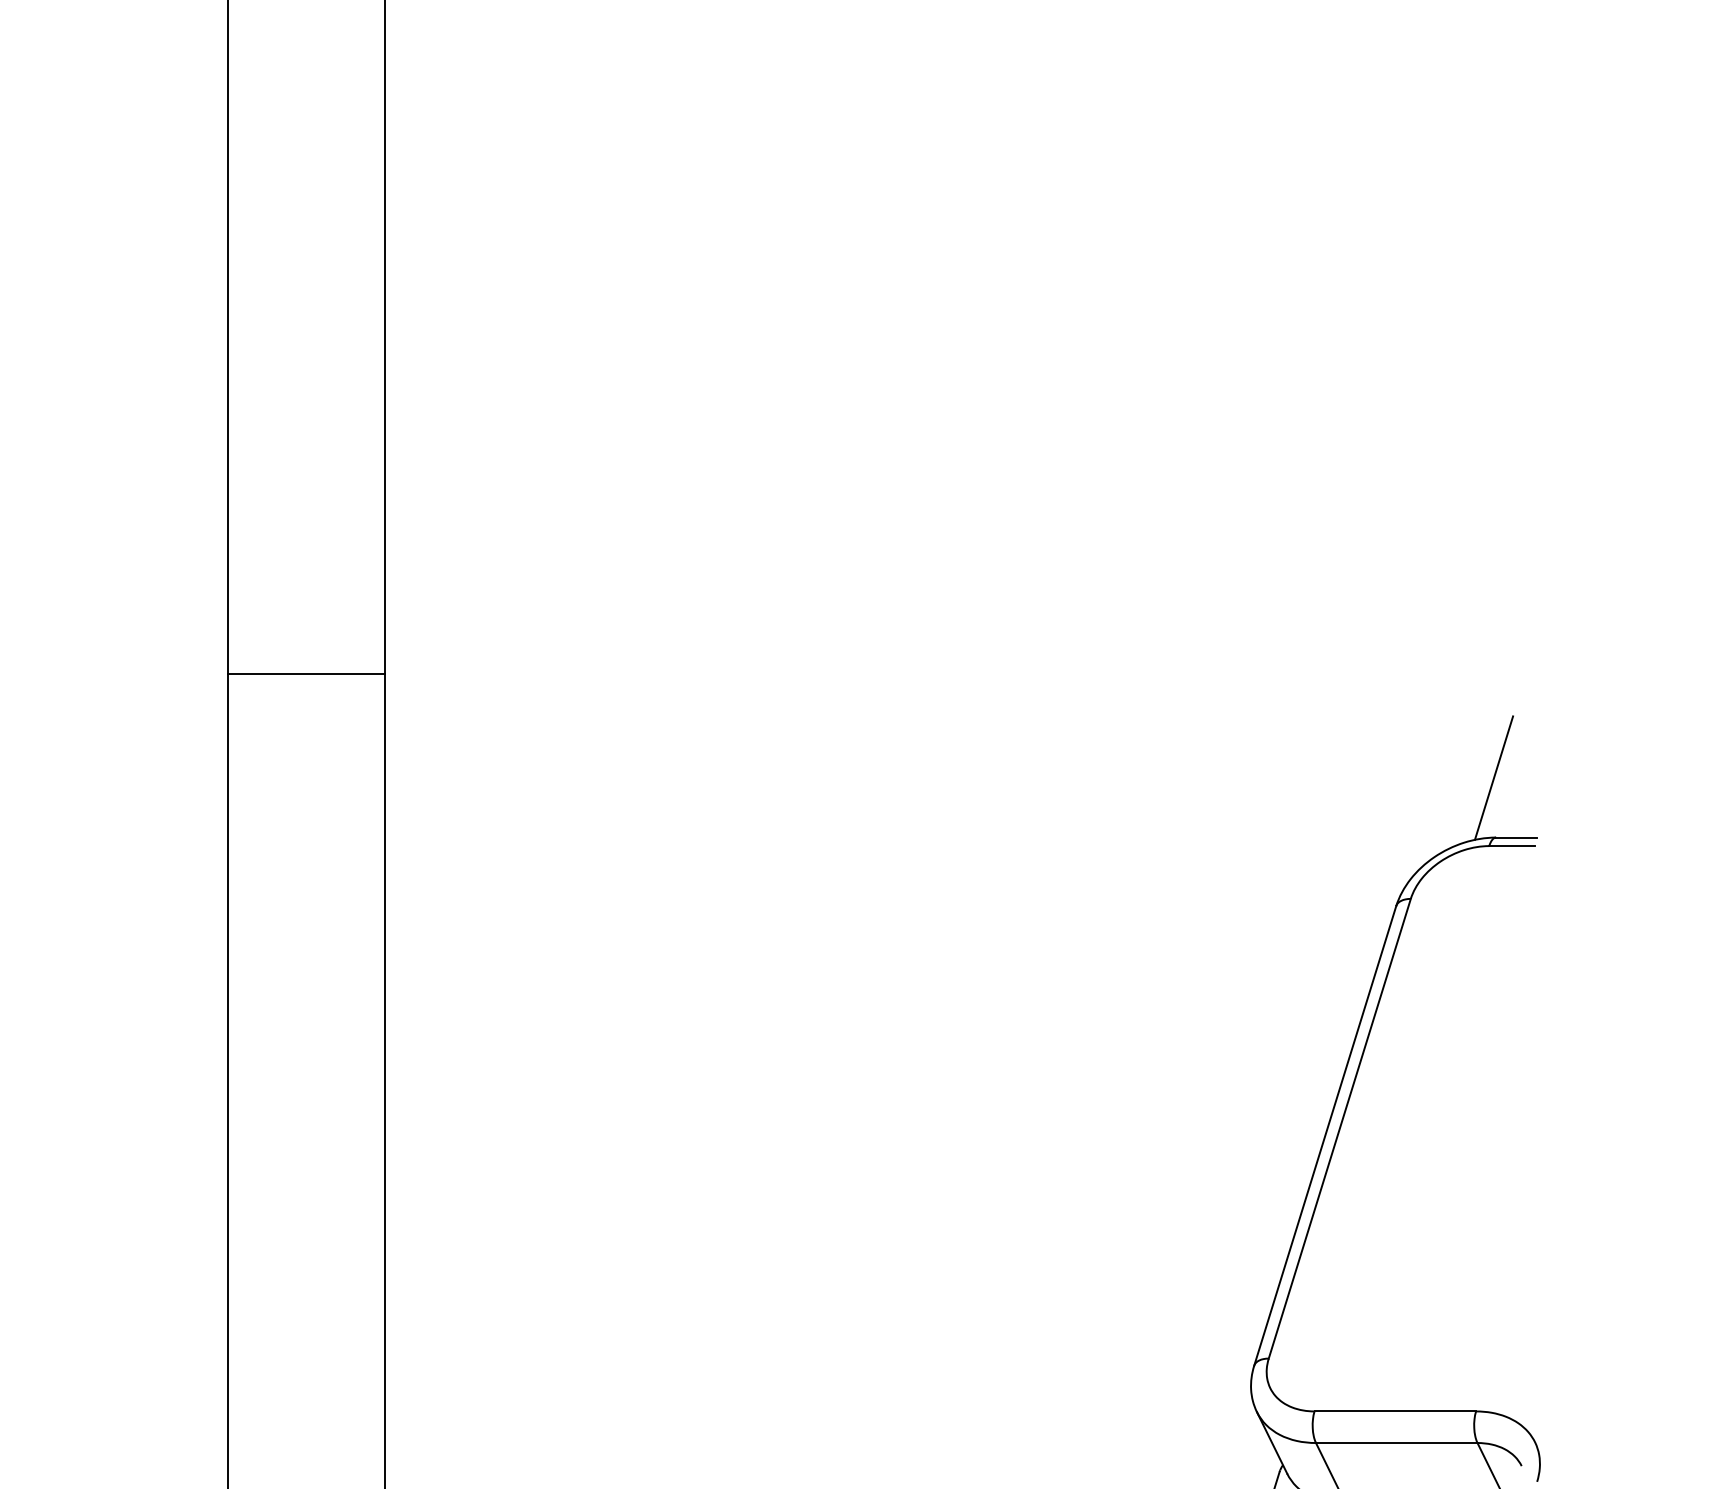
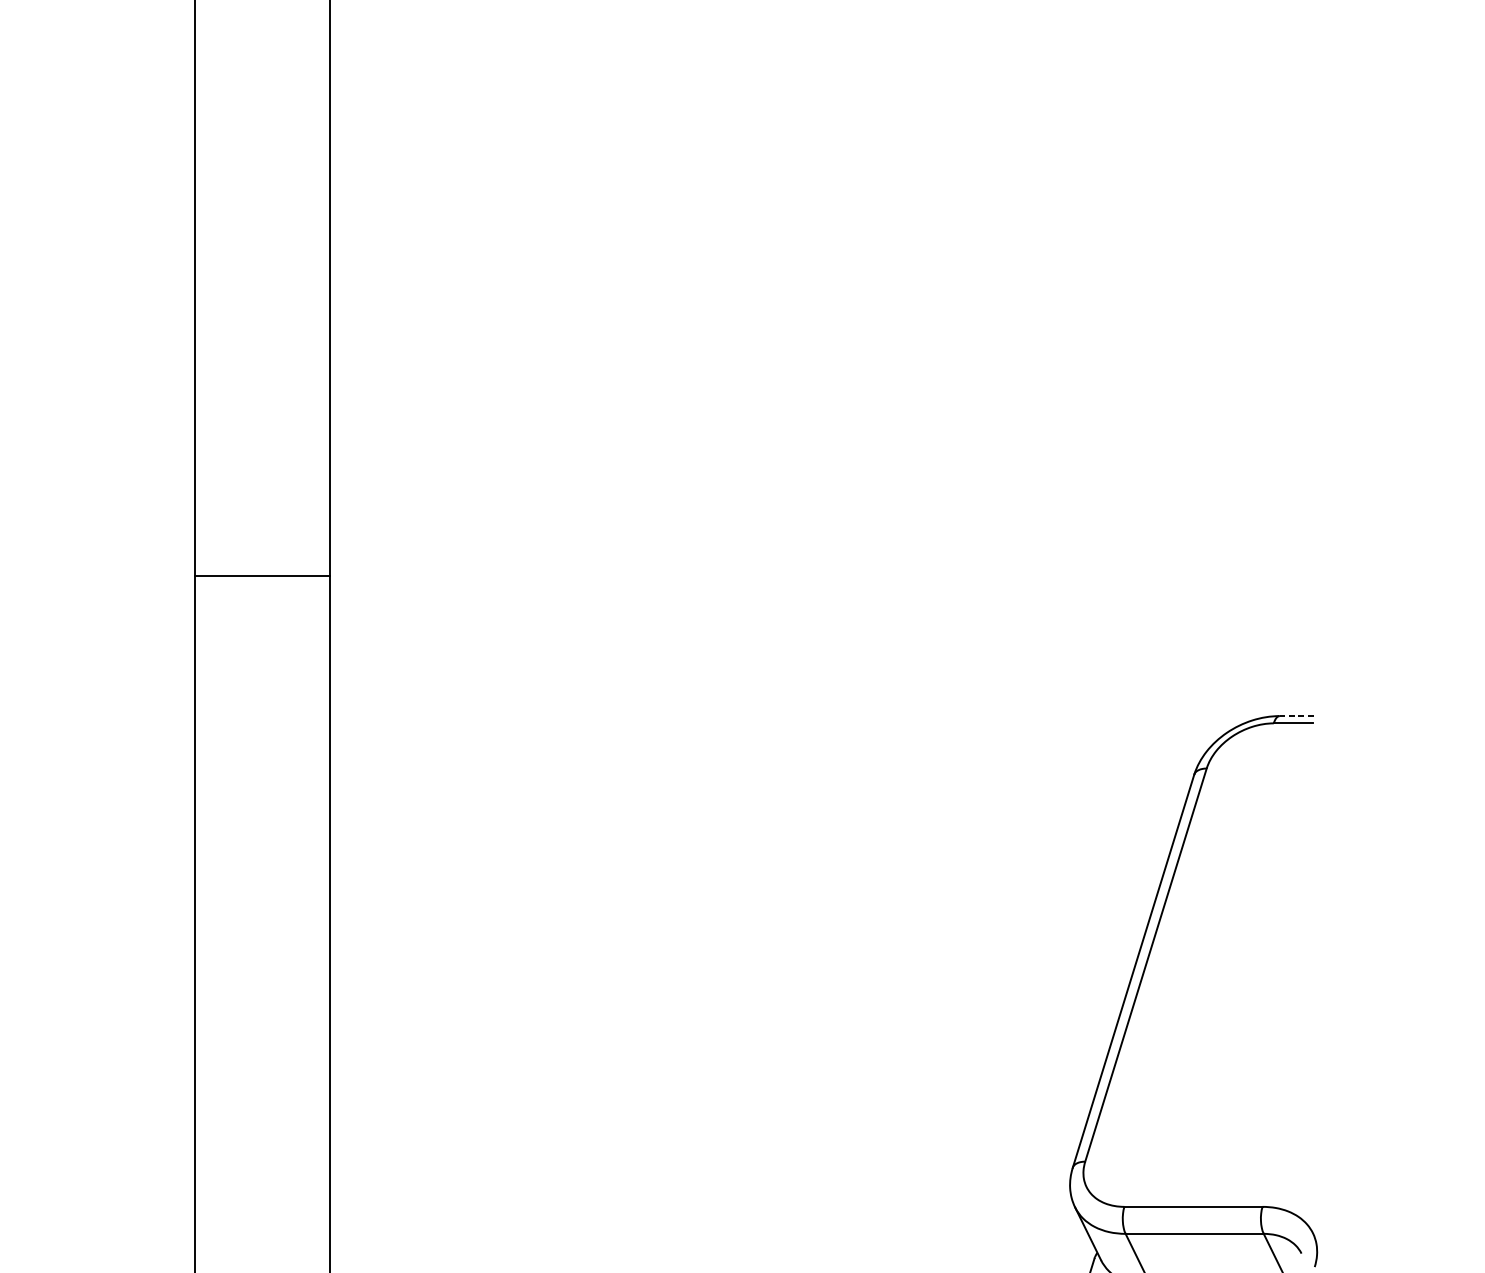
line: (1493, 777) -> (1277, 664), removed
line: (1515, 837) -> (1296, 716), solid -> dashed

